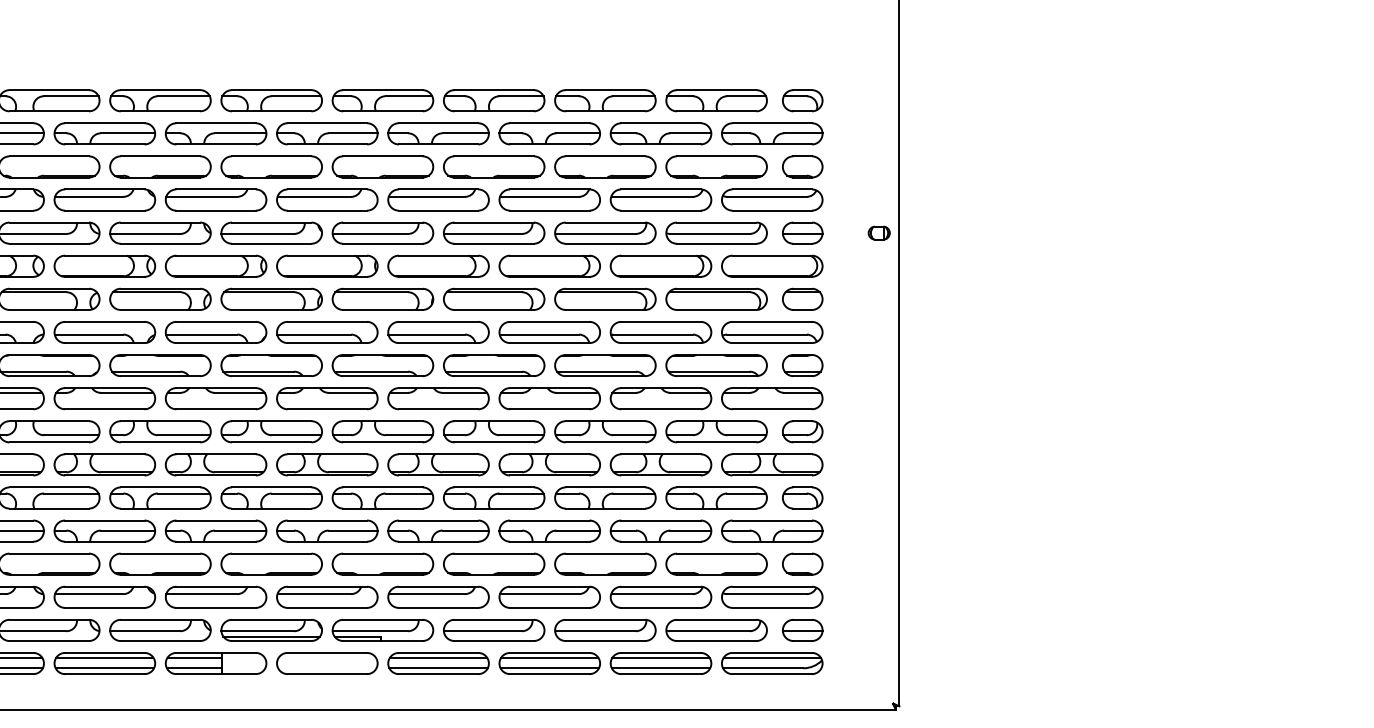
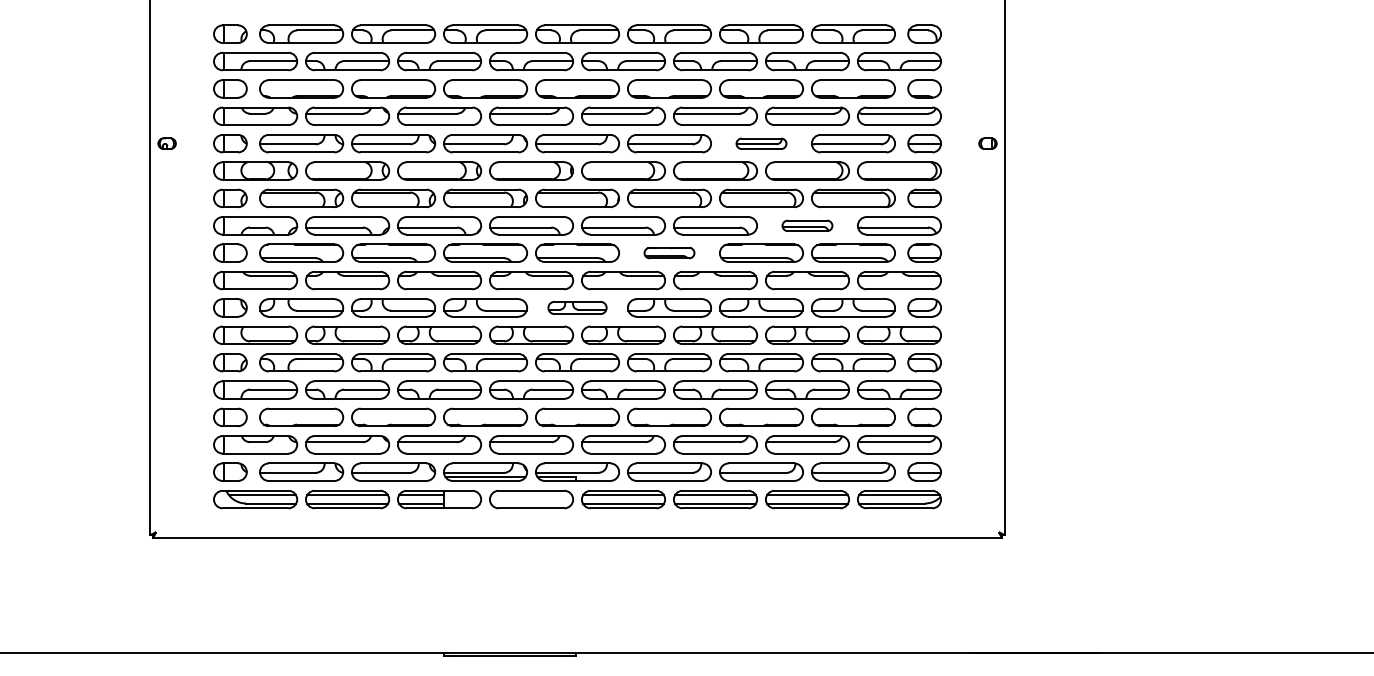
part: (605, 232) -> (761, 143), size x0.6
part: (661, 332) -> (807, 225), size x0.6
part: (494, 364) -> (669, 252), size x0.6
part: (382, 431) -> (577, 307), size x0.7

